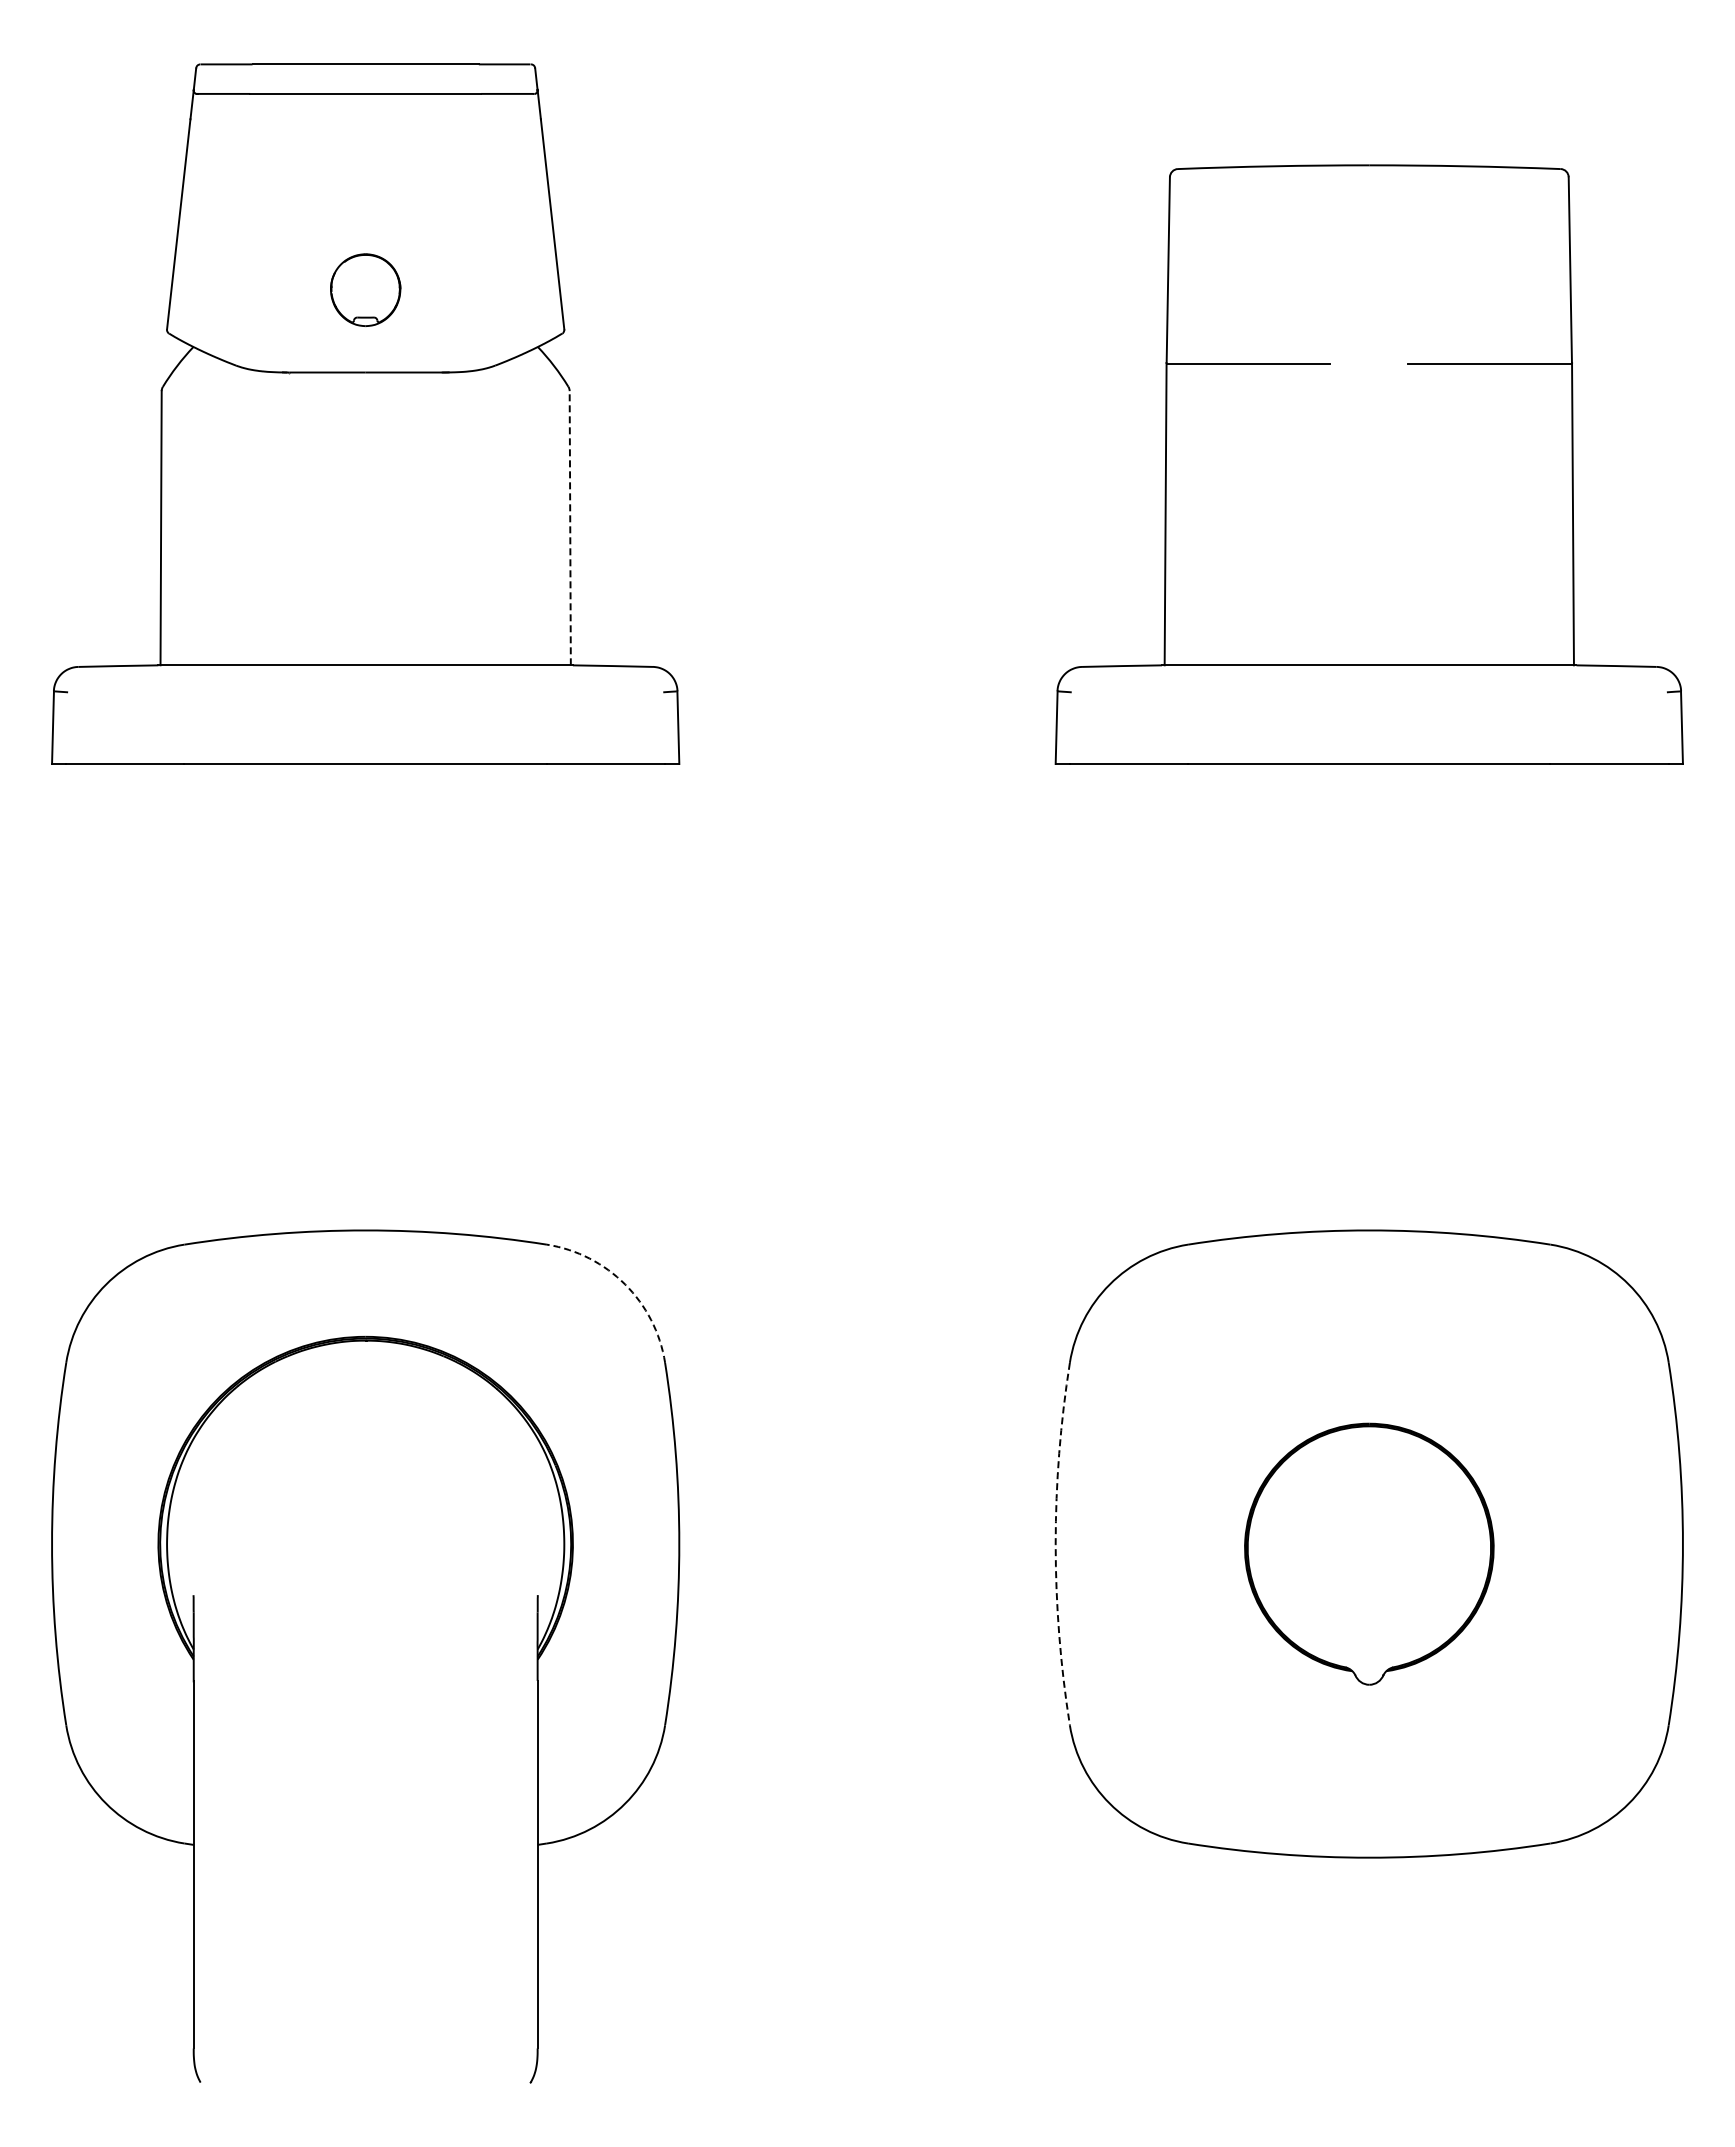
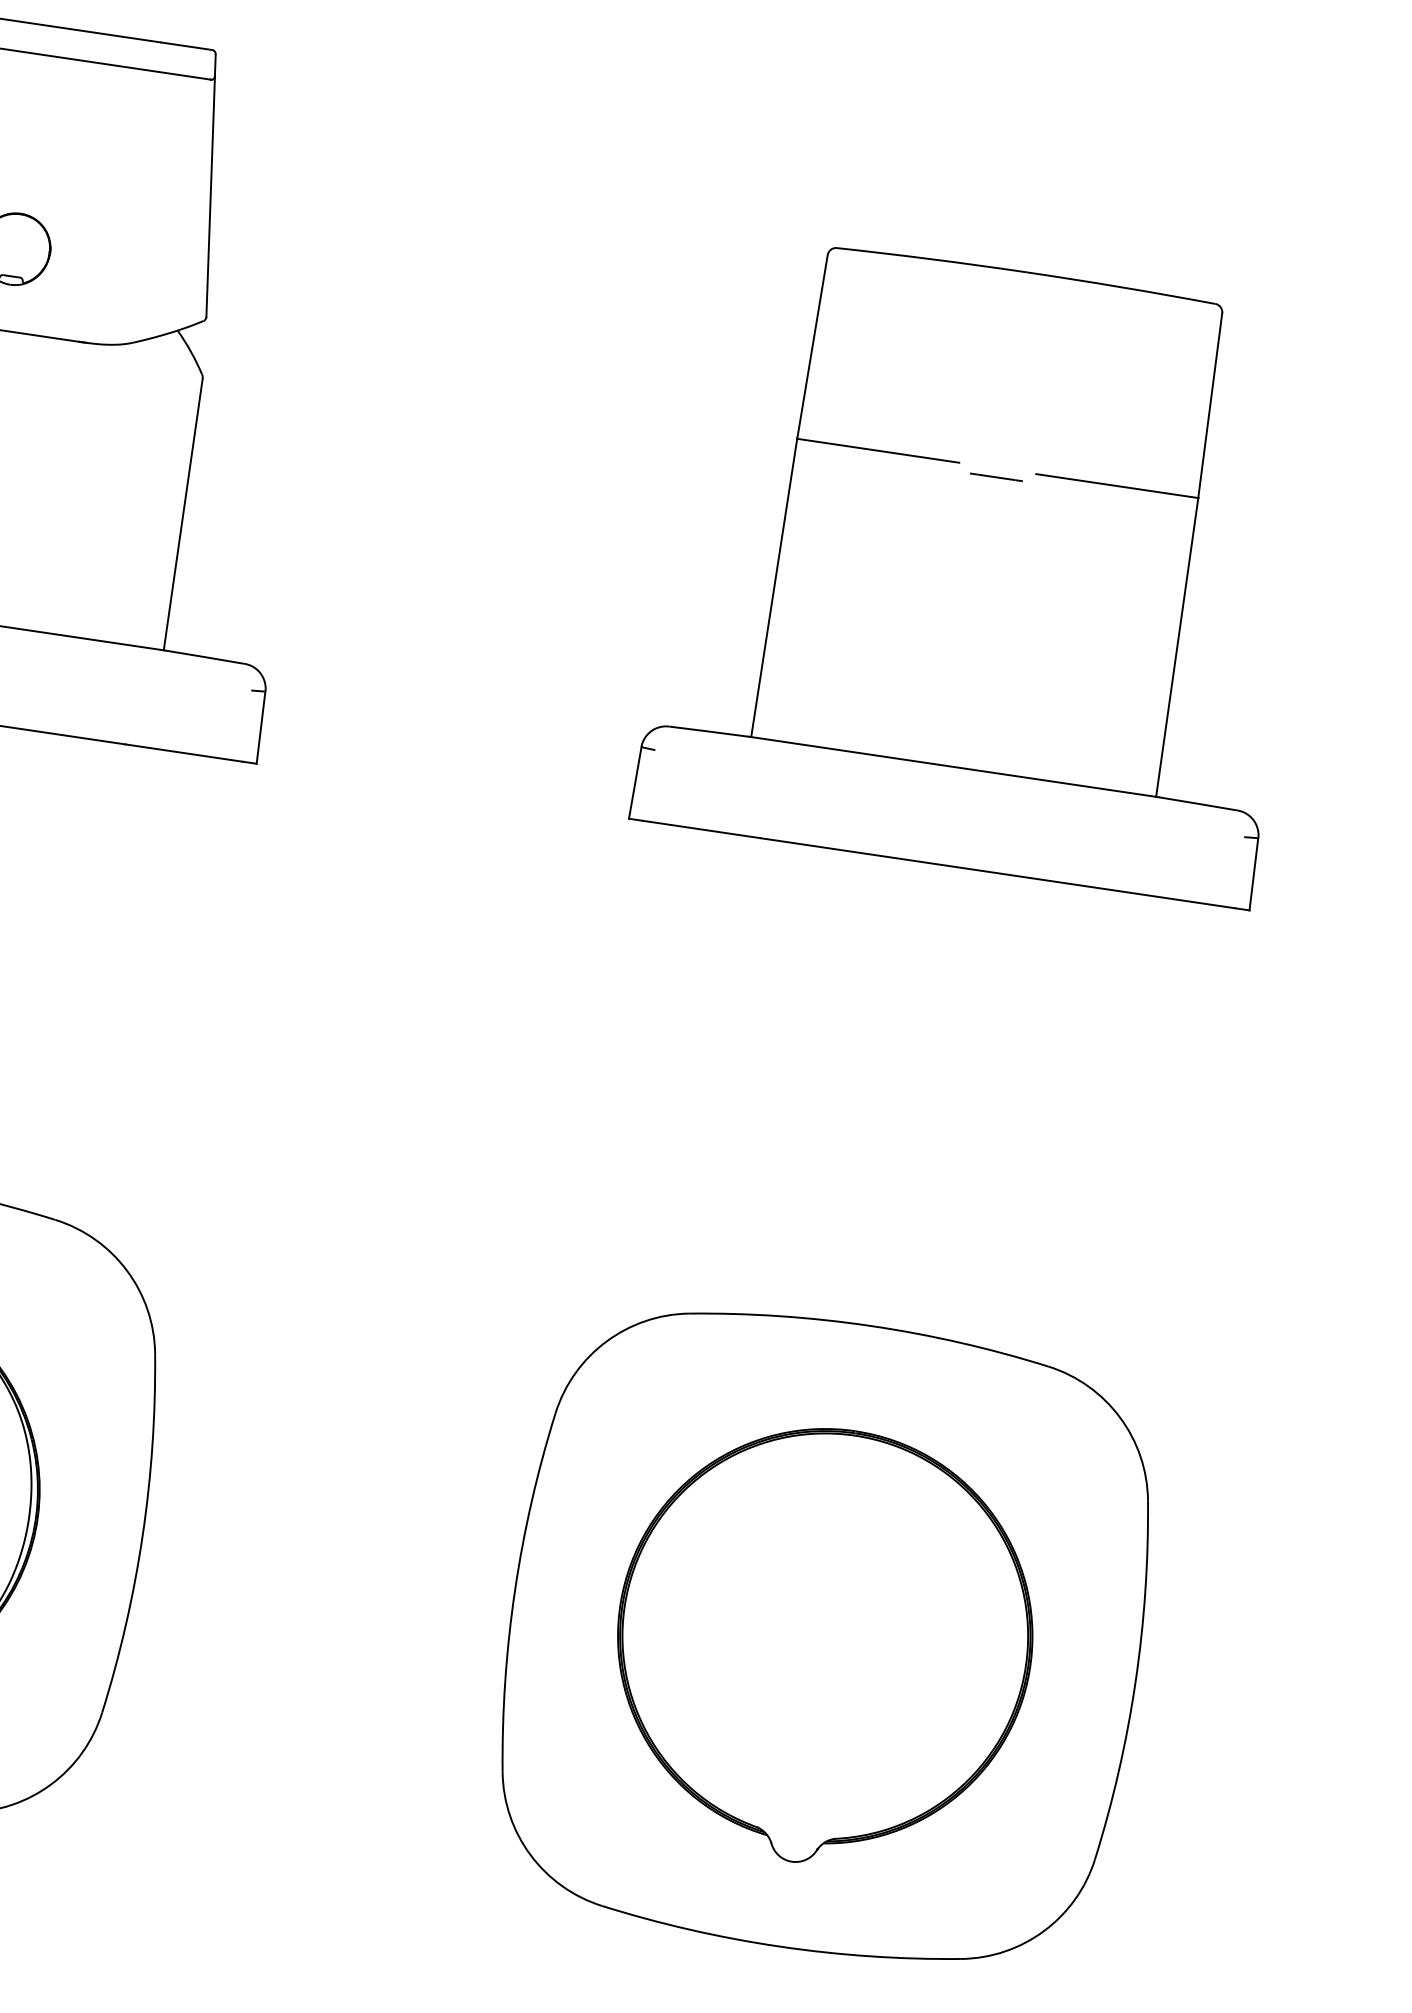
line: (1368, 372) -> (995, 477), added
line: (570, 527) -> (183, 513), dashed -> solid
arc: (625, 1284) -> (127, 1270), dashed -> solid
arc: (1055, 1544) -> (514, 1590), dashed -> solid
part: (1369, 1553) -> (824, 1645), size x1.67

